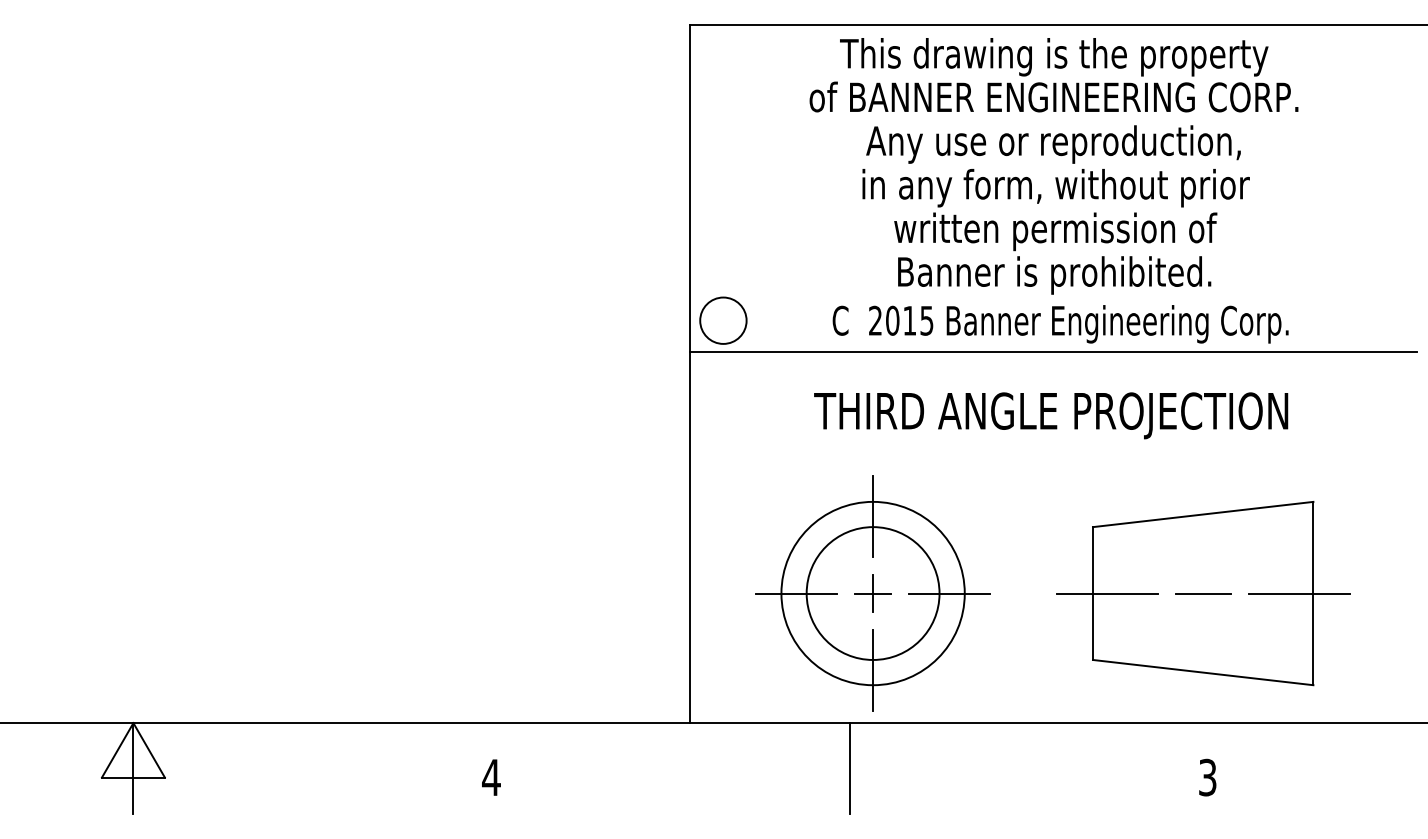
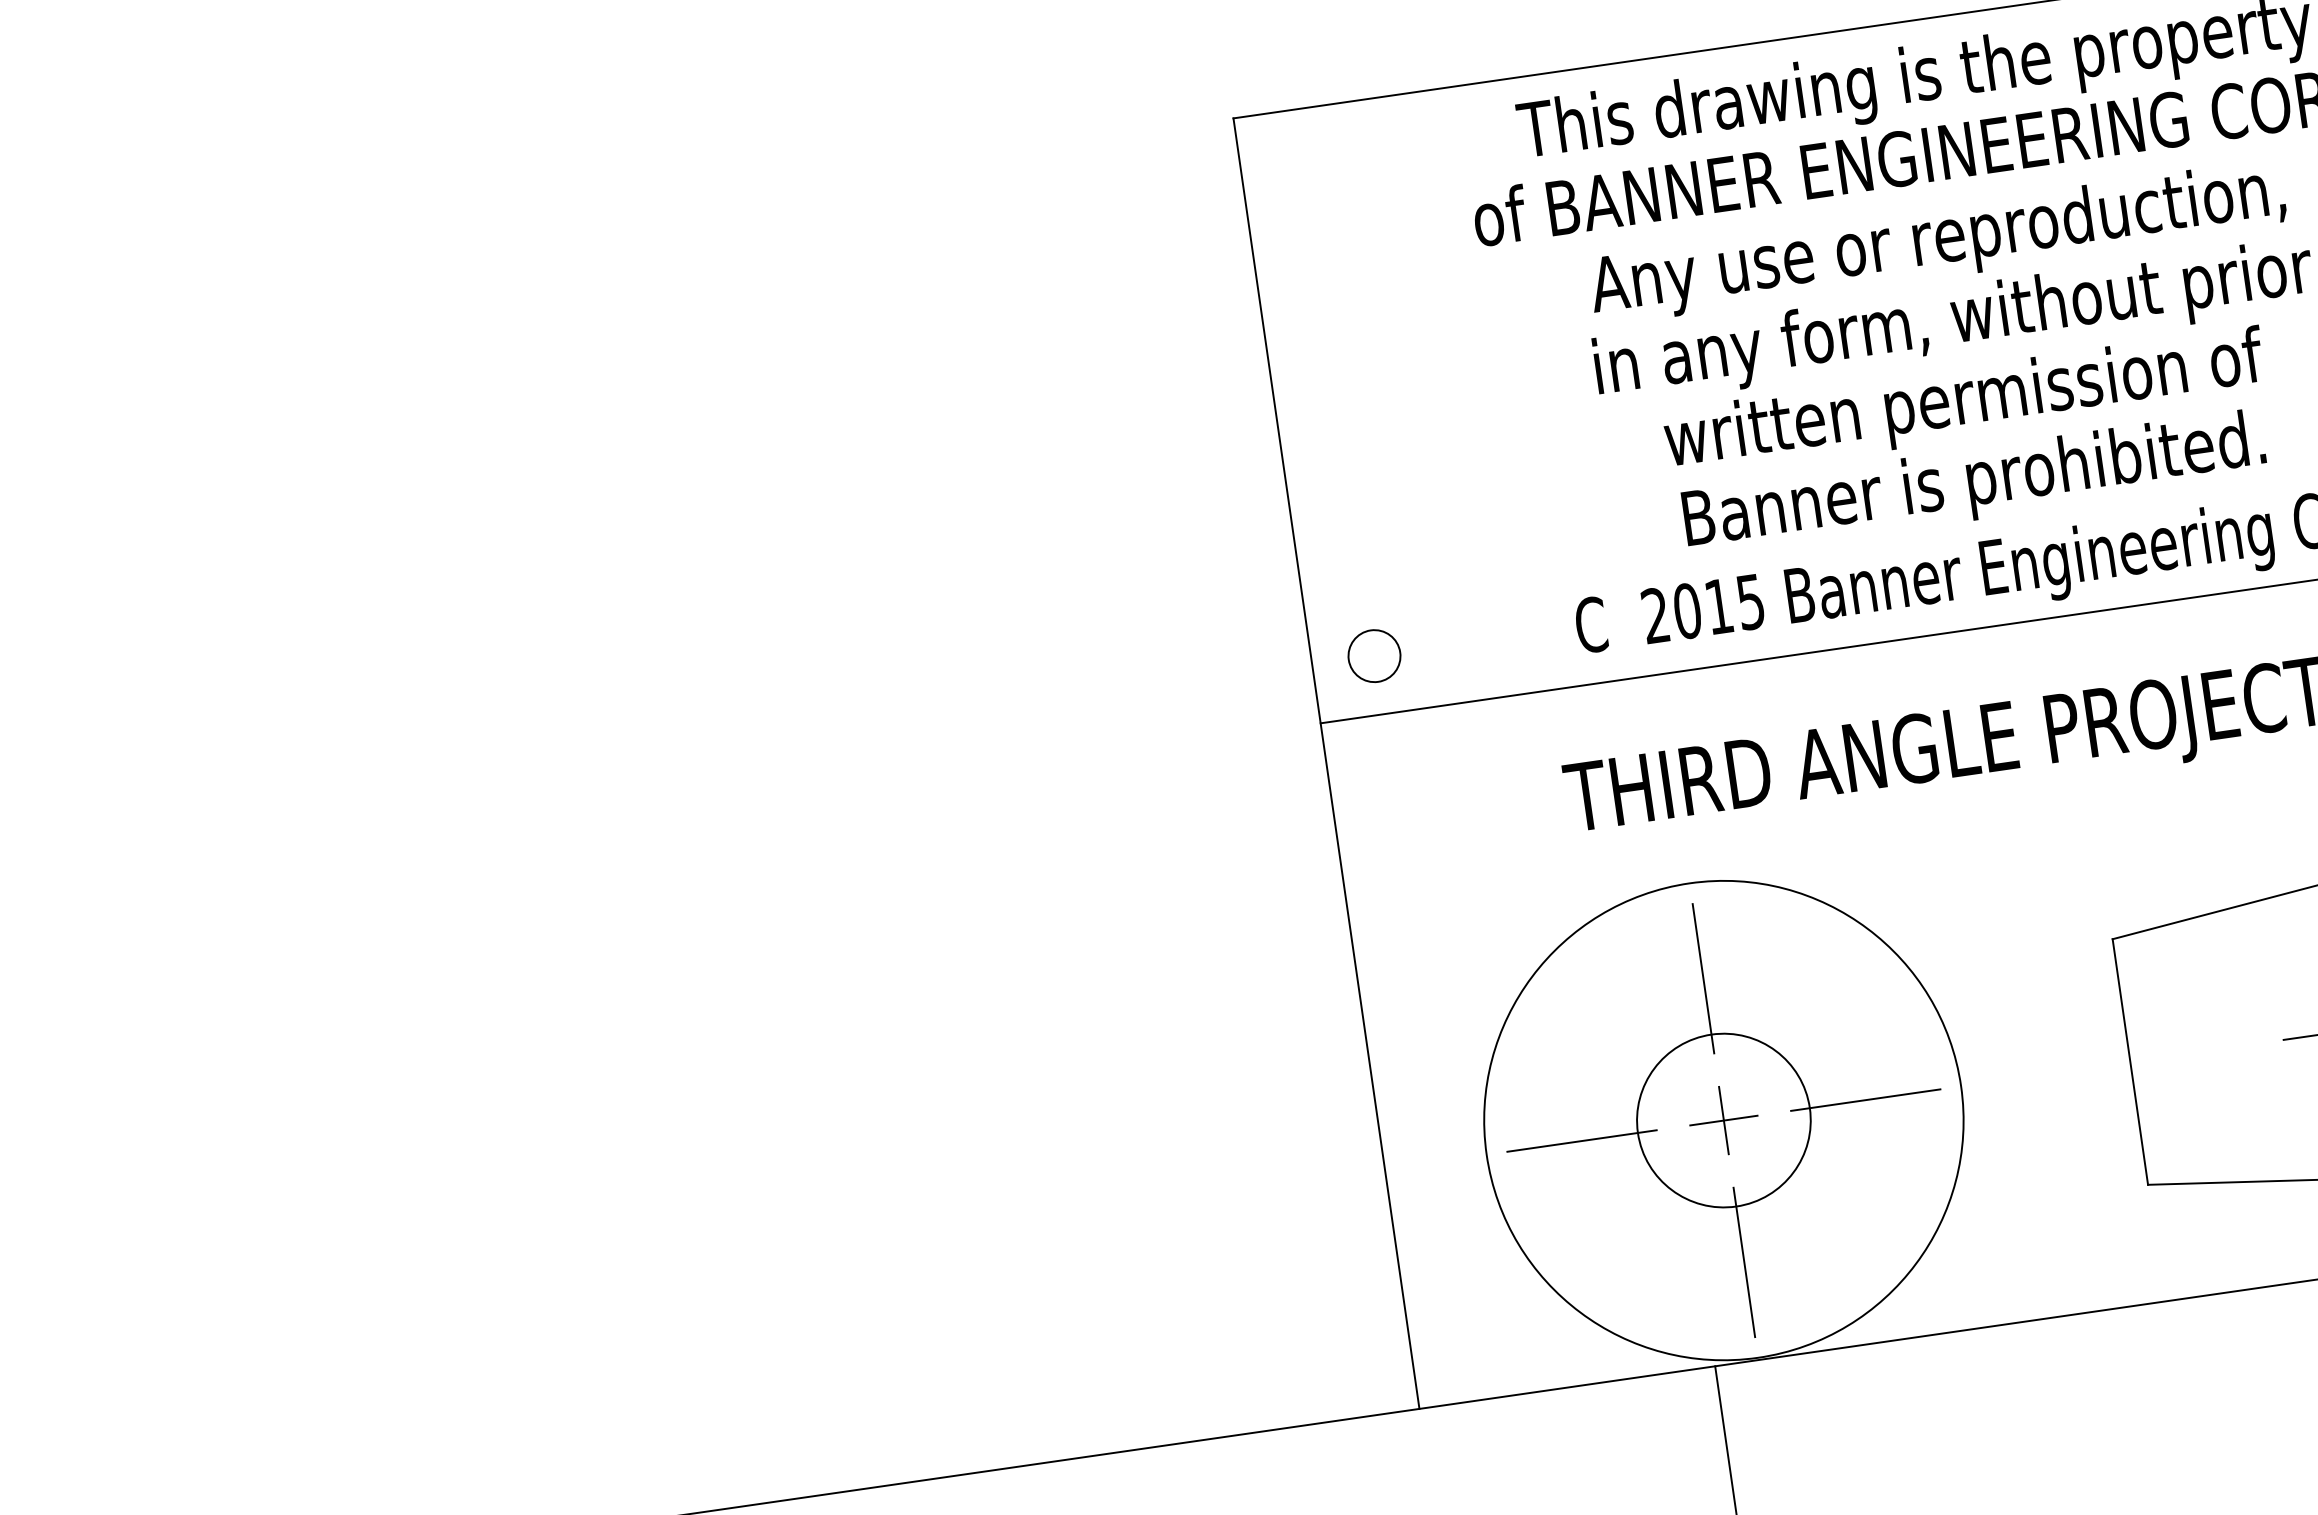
circle: (723, 320) -> (1374, 655), size x0.6
circle: (872, 593) -> (1722, 1120), size x0.7
circle: (872, 593) -> (1722, 1120), size x1.4
line: (1106, 593) -> (2155, 1058), removed

